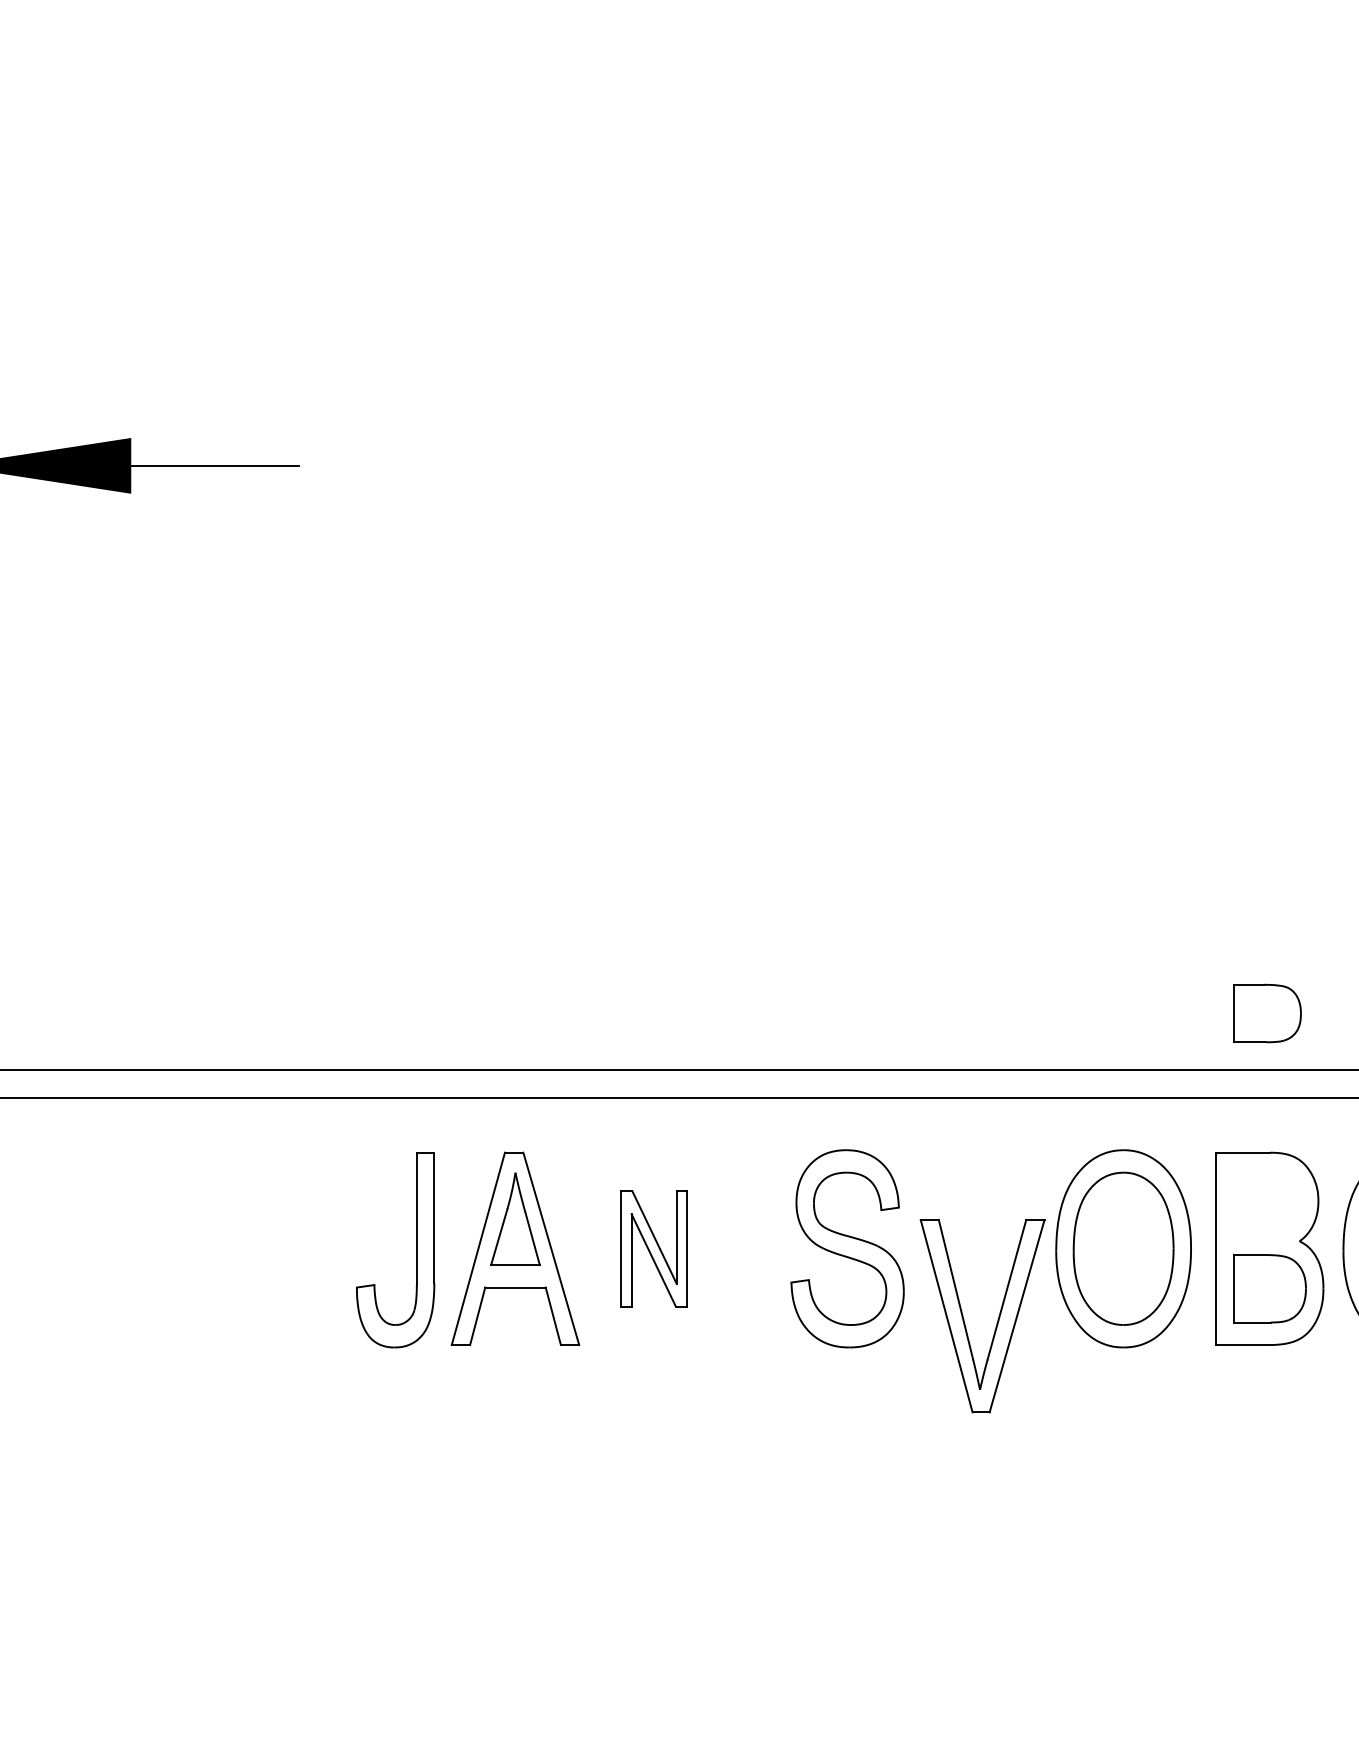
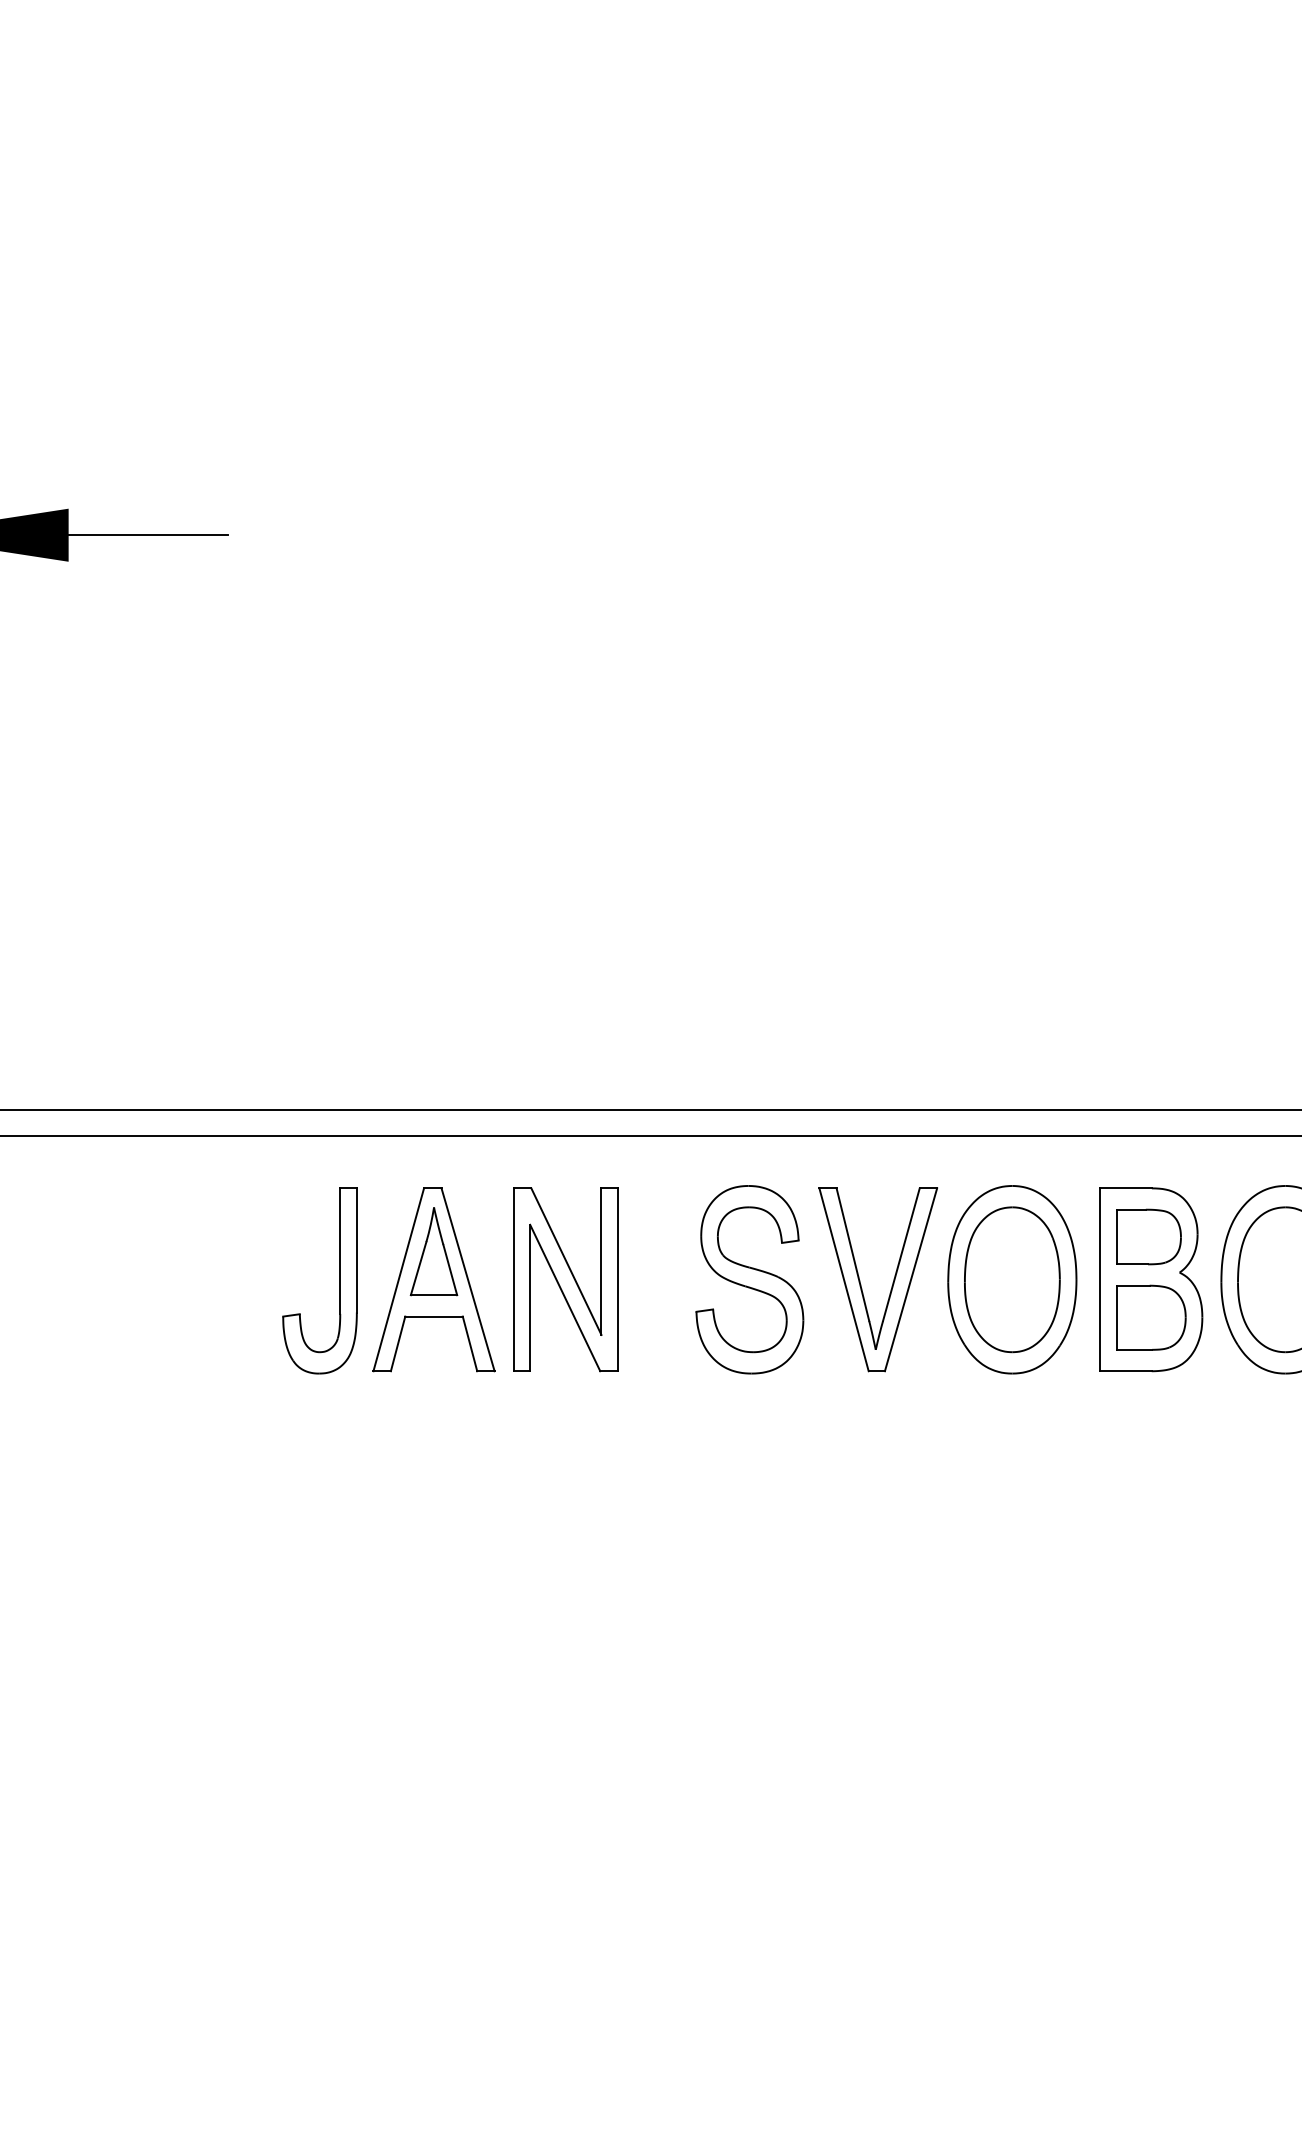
part: (1266, 1012) -> (1148, 1236), moved
part: (653, 1248) -> (565, 1279), size x1.67
part: (997, 1319) -> (892, 1282), moved

